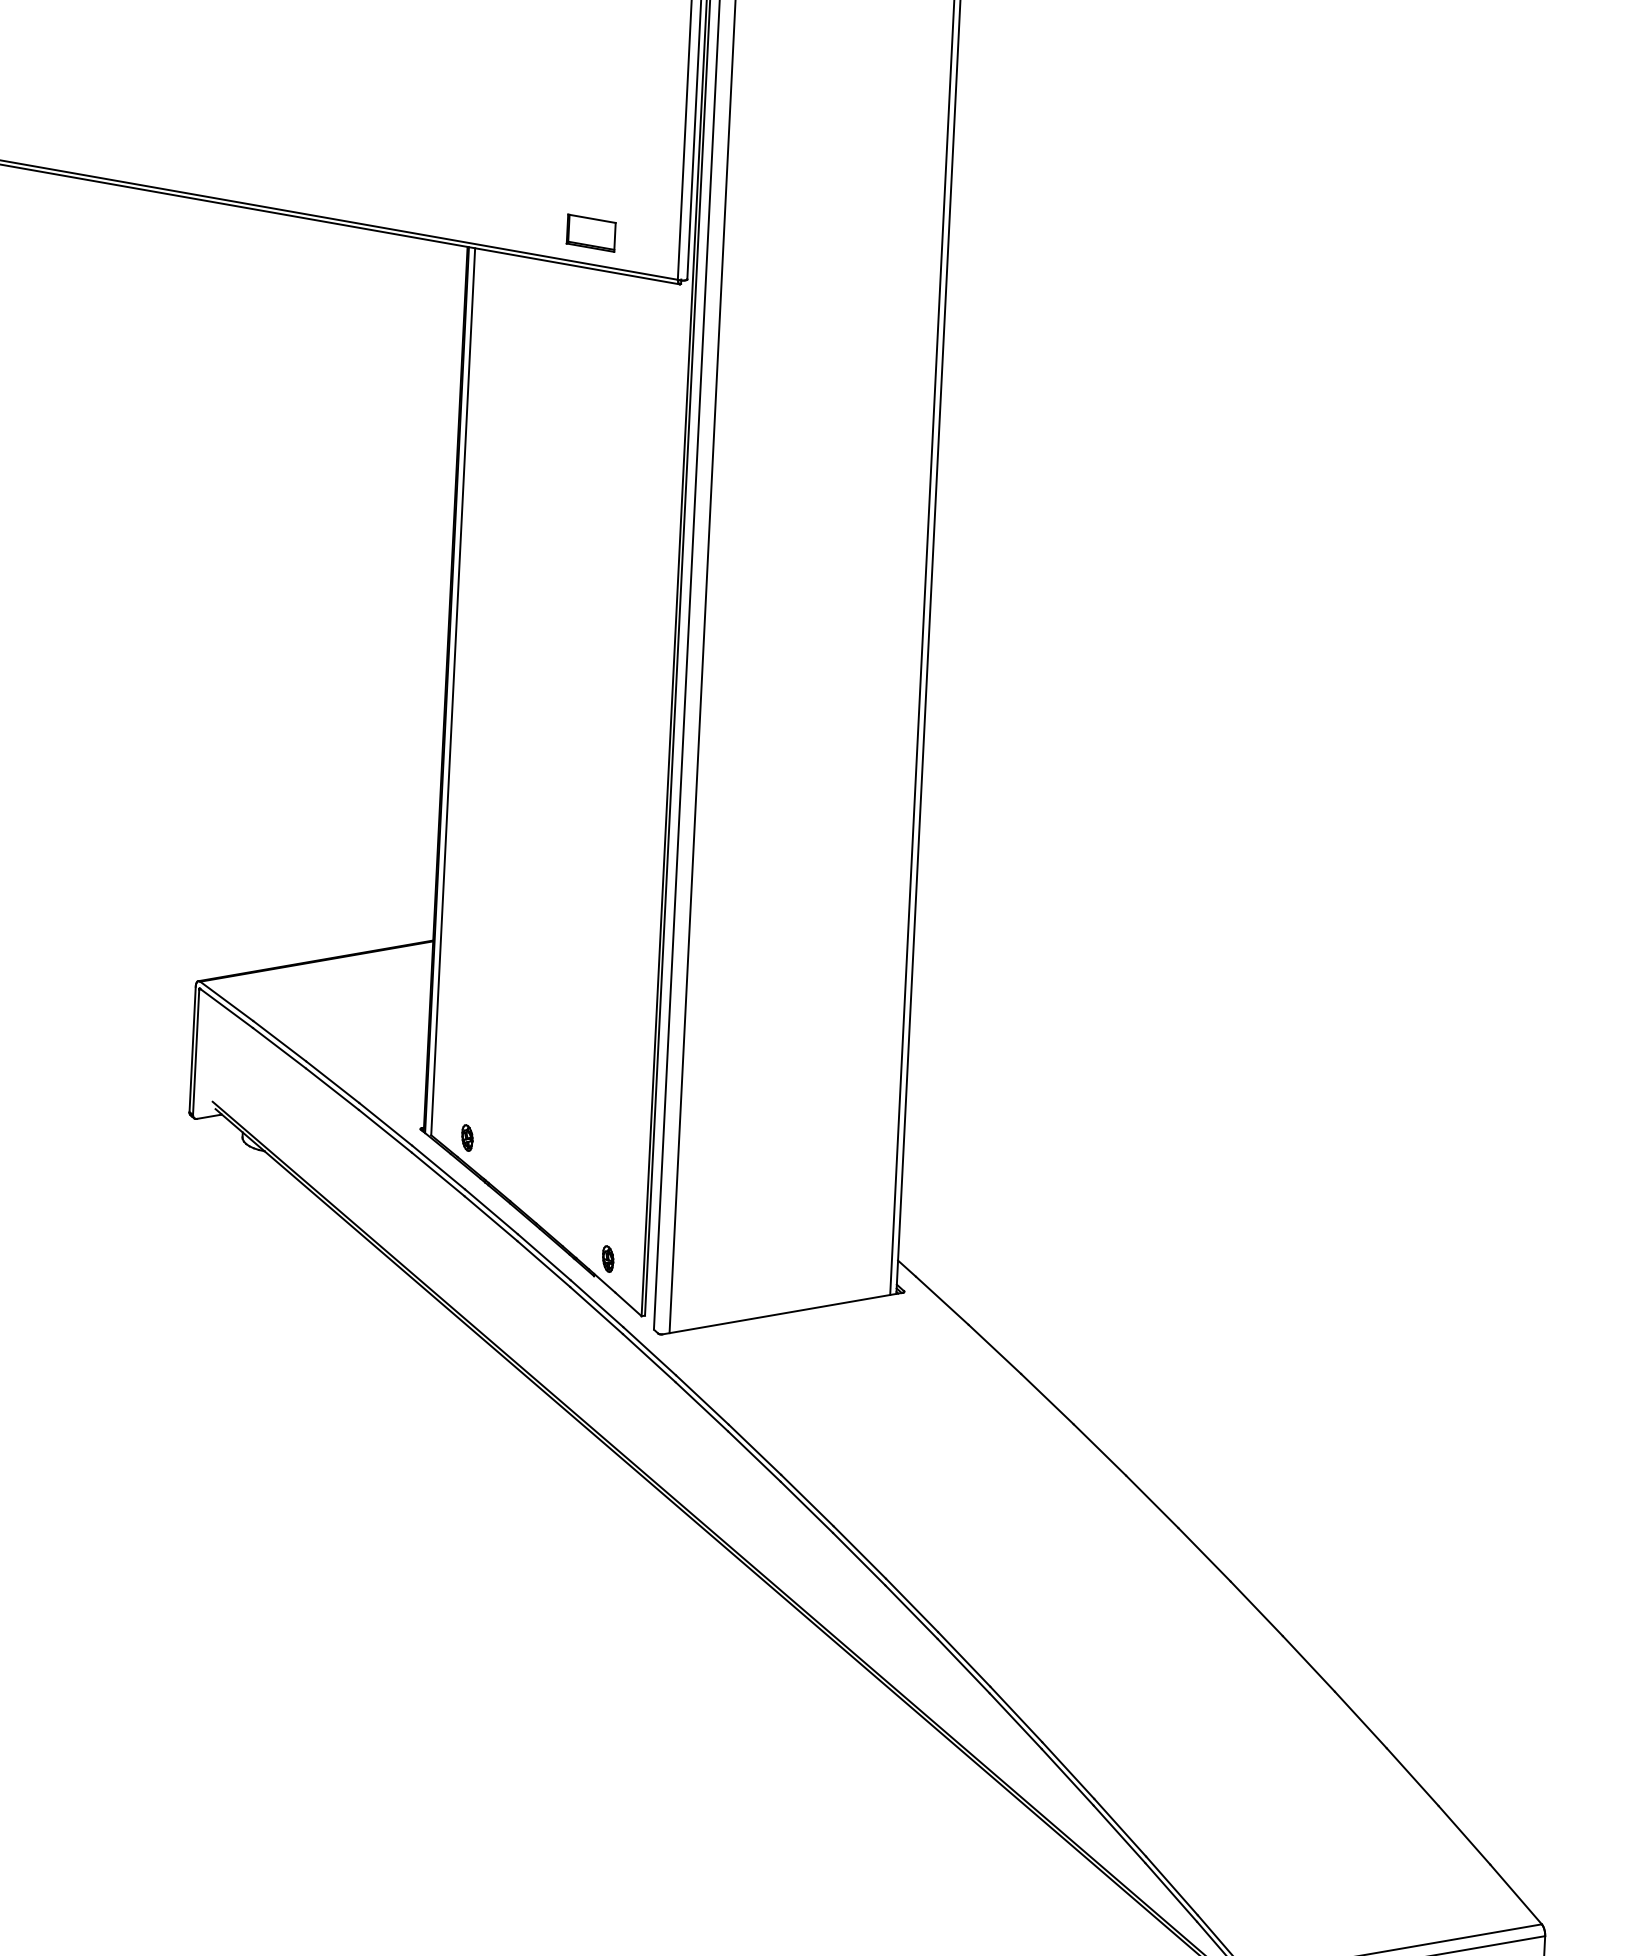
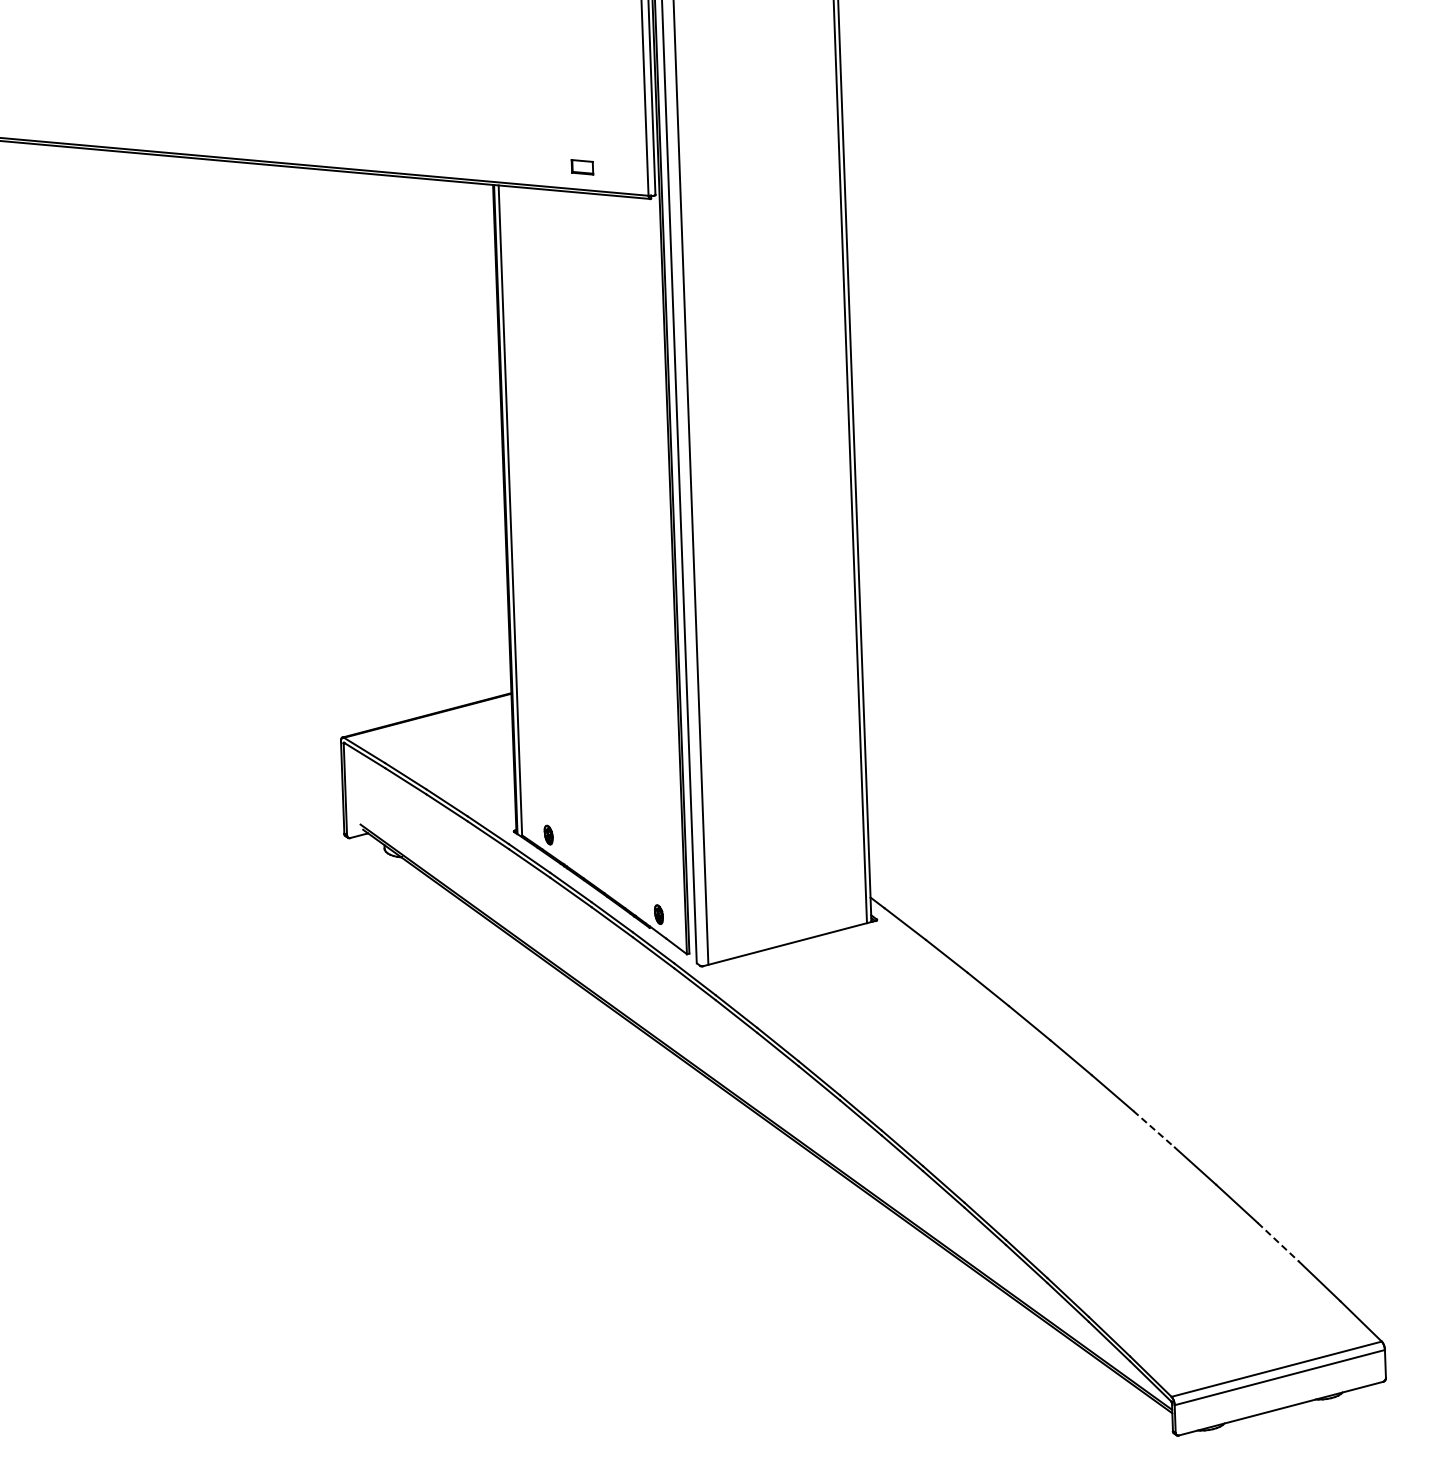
part: (591, 233) -> (582, 167), size x0.6
line: (1257, 1609) -> (1154, 1129), solid -> dashed
line: (1412, 1777) -> (1278, 1242), solid -> dashed

